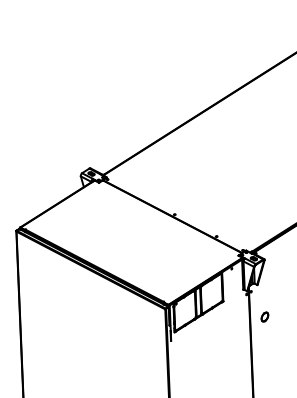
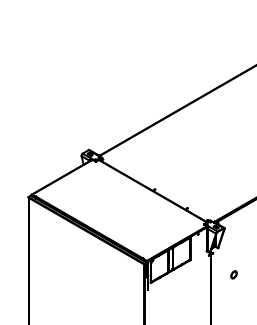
part: (264, 316) -> (233, 274), moved

